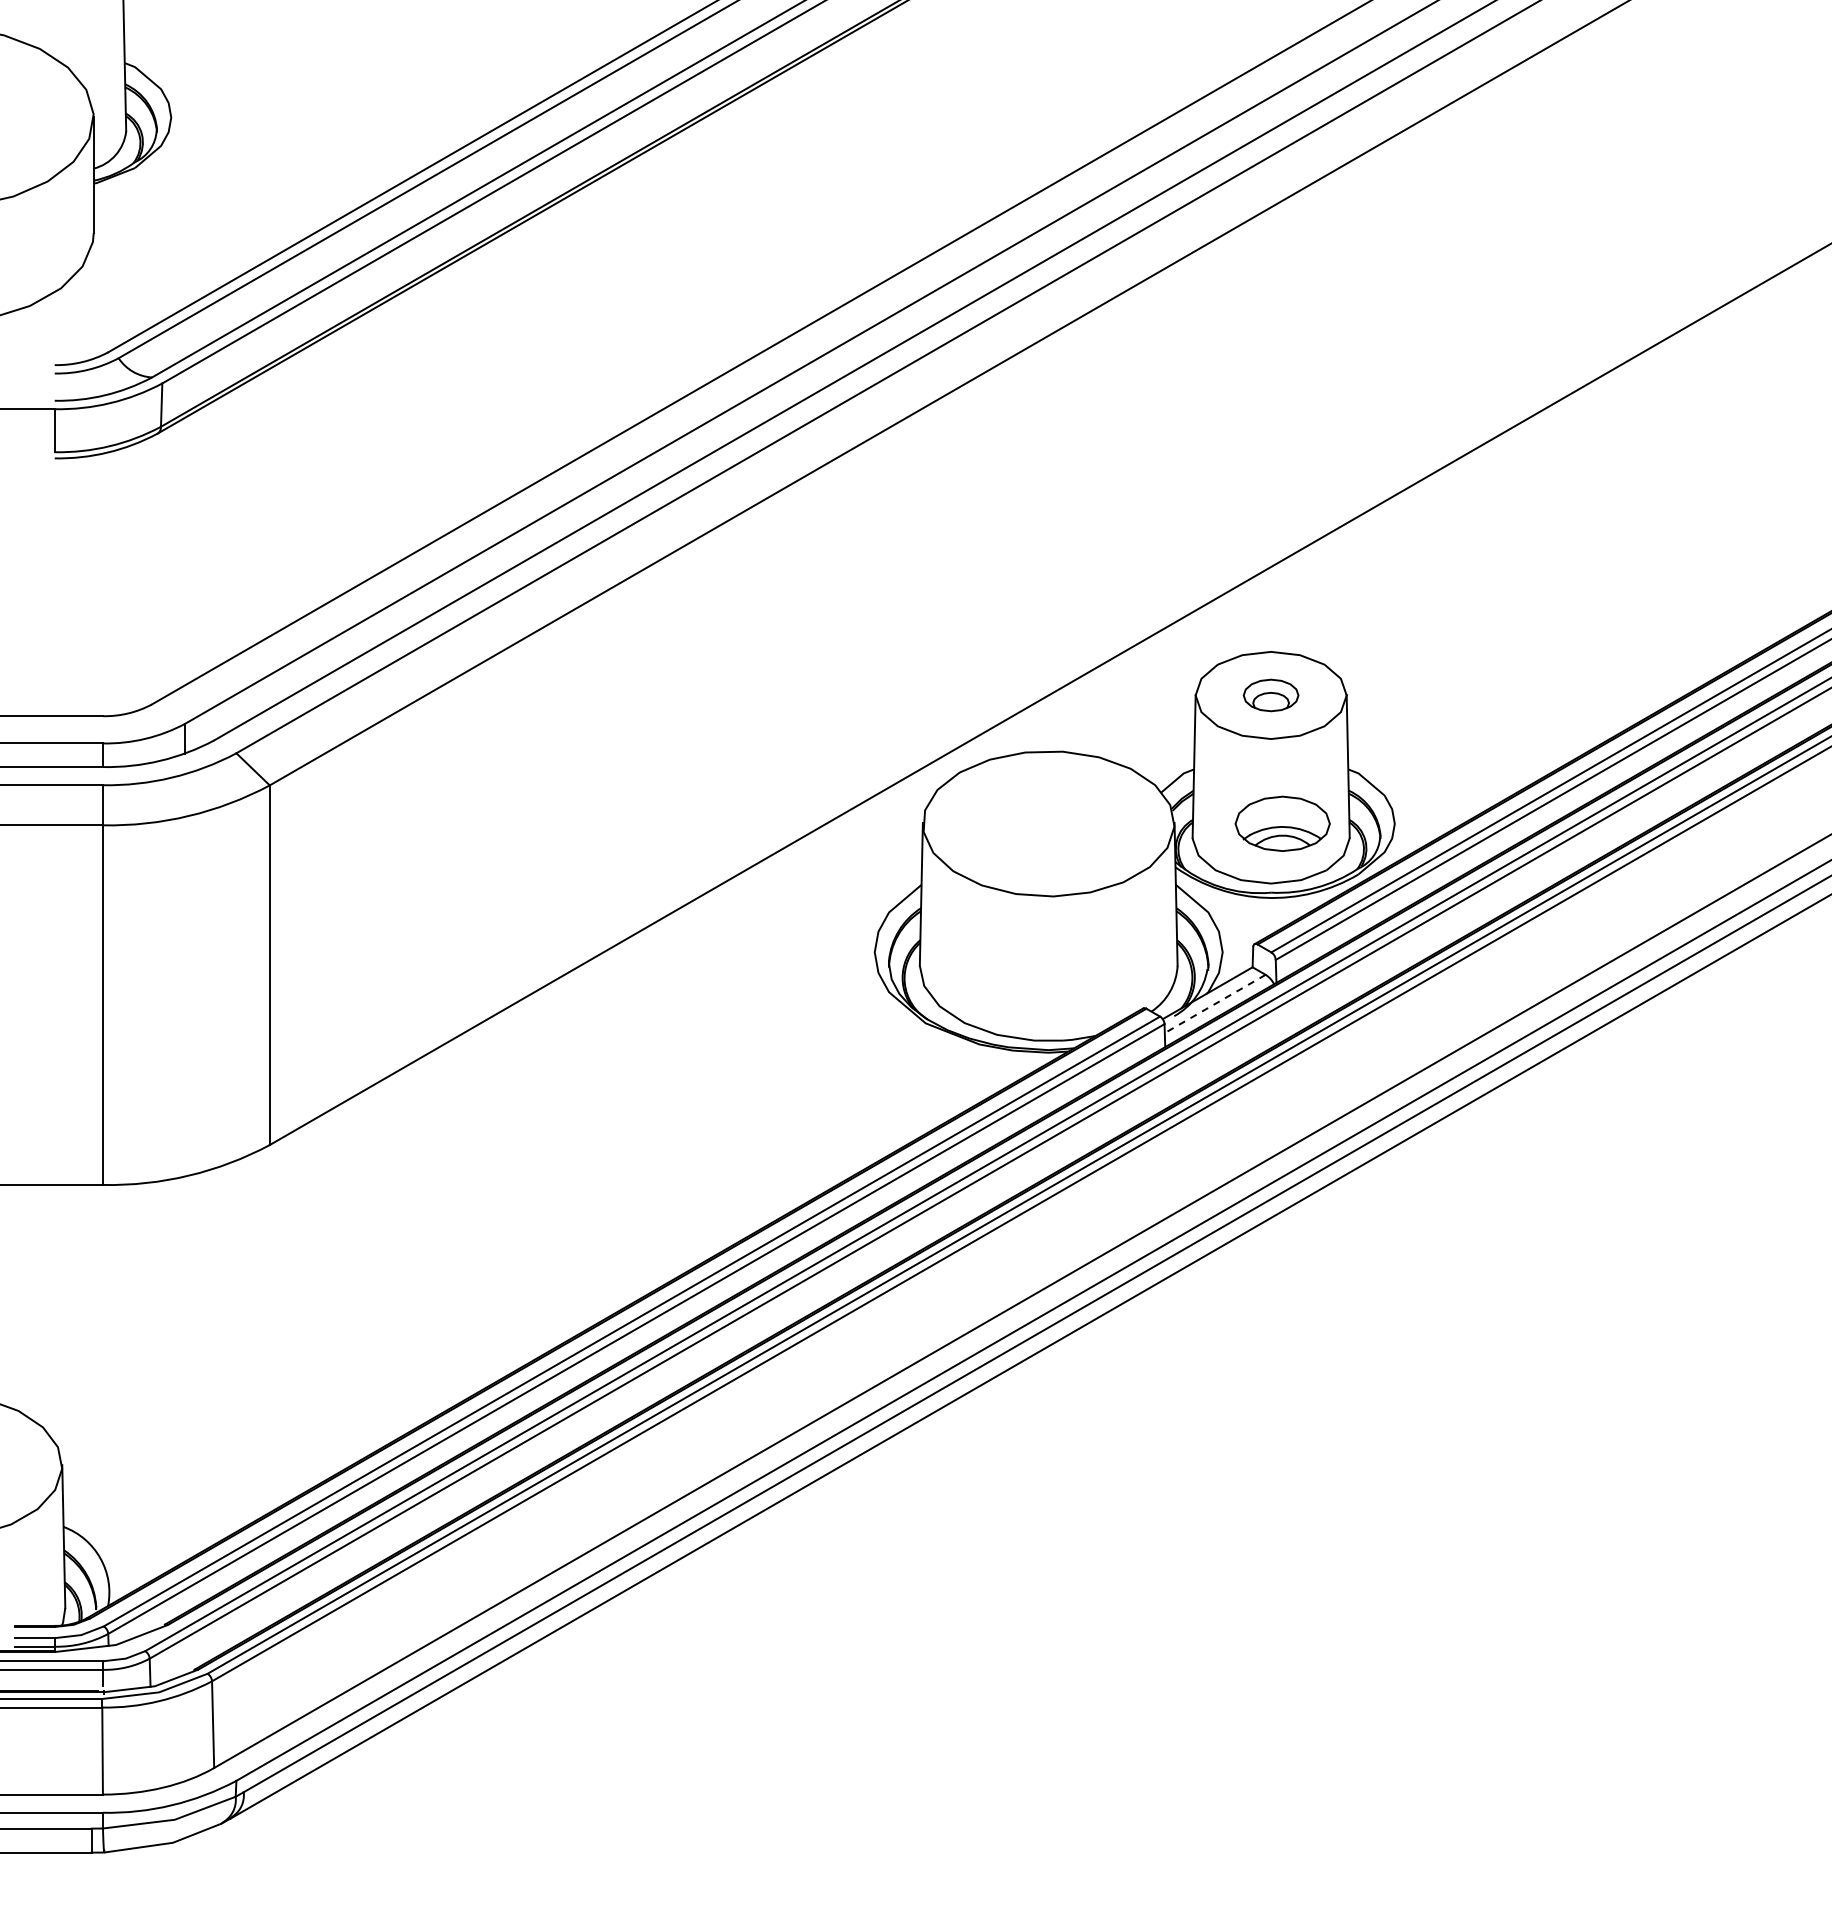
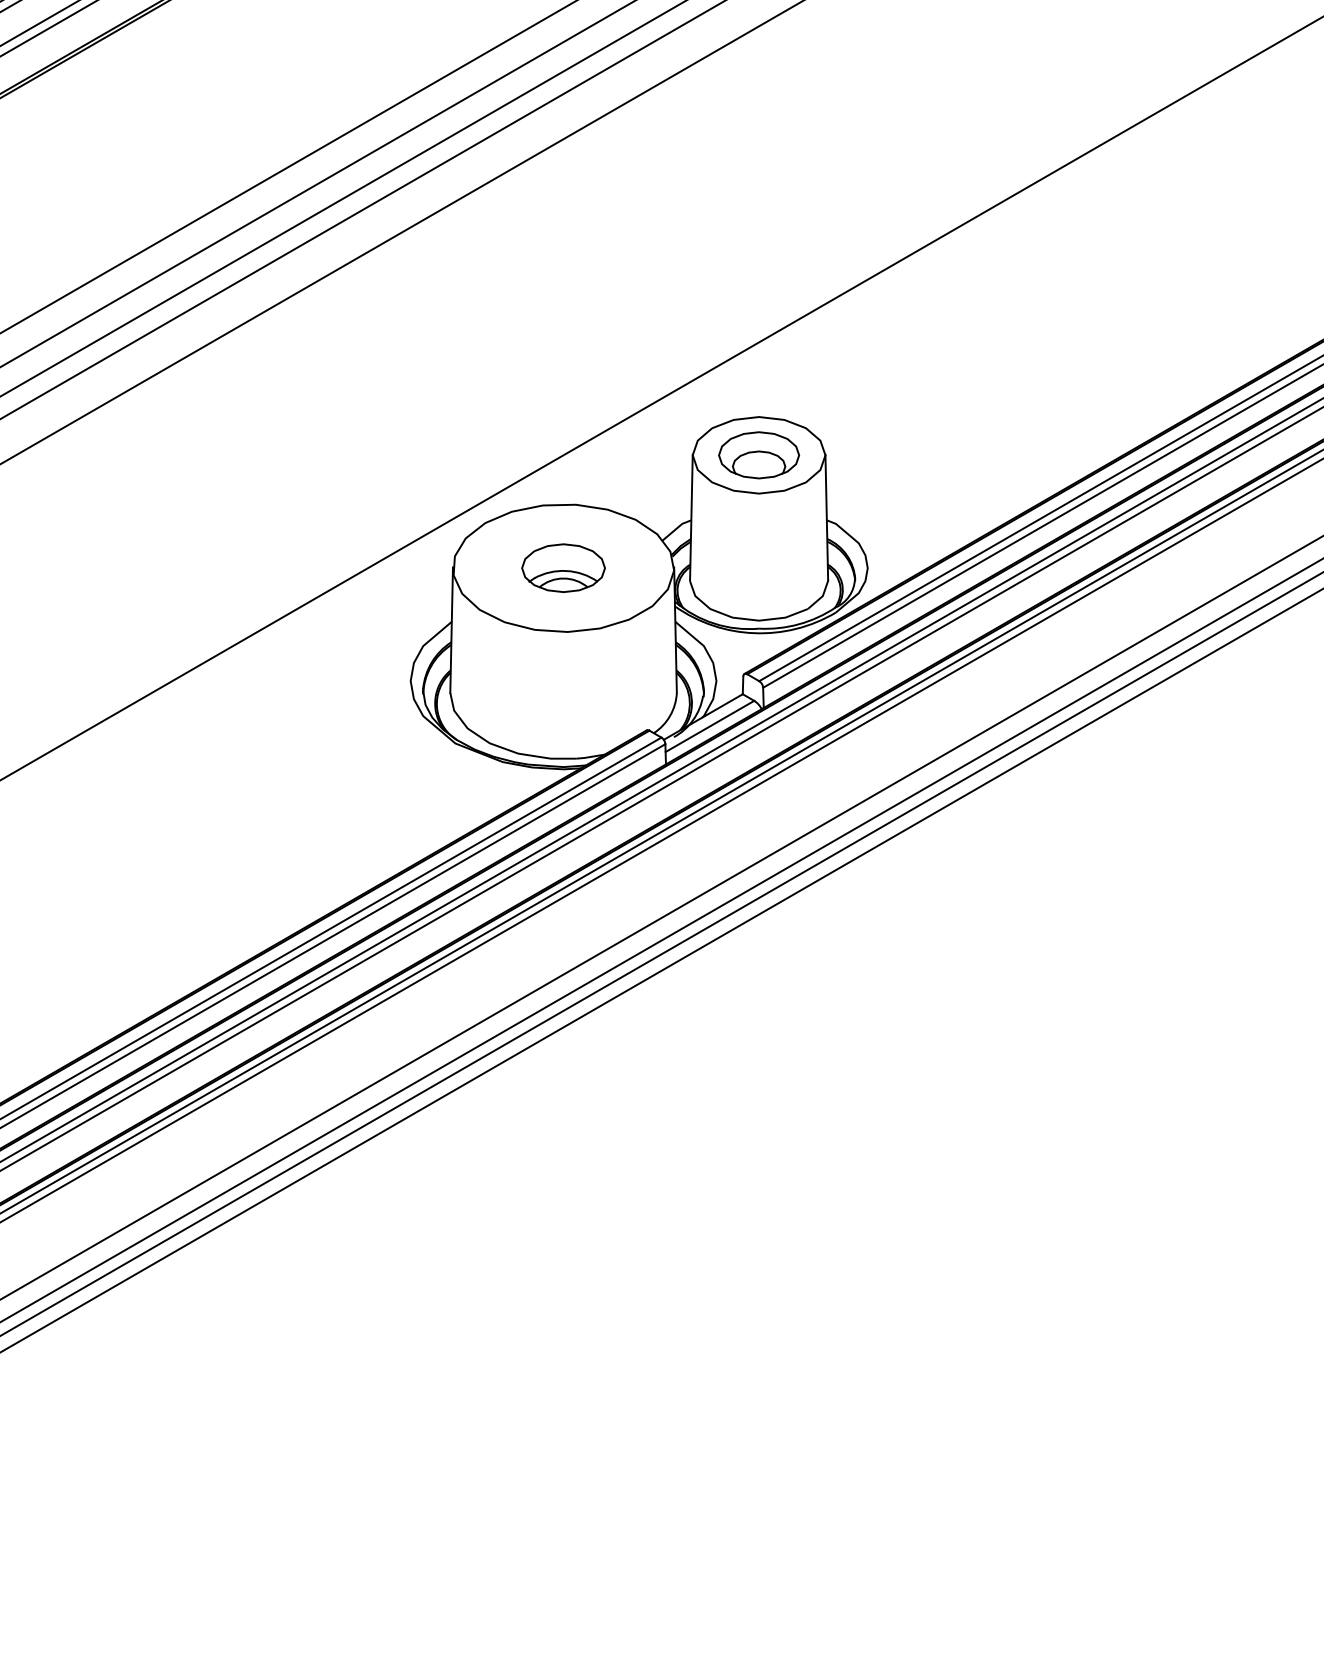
part: (1270, 695) -> (758, 455), size x1.67
part: (1282, 823) -> (563, 567), moved
line: (1214, 1004) -> (709, 726), dashed -> solid

